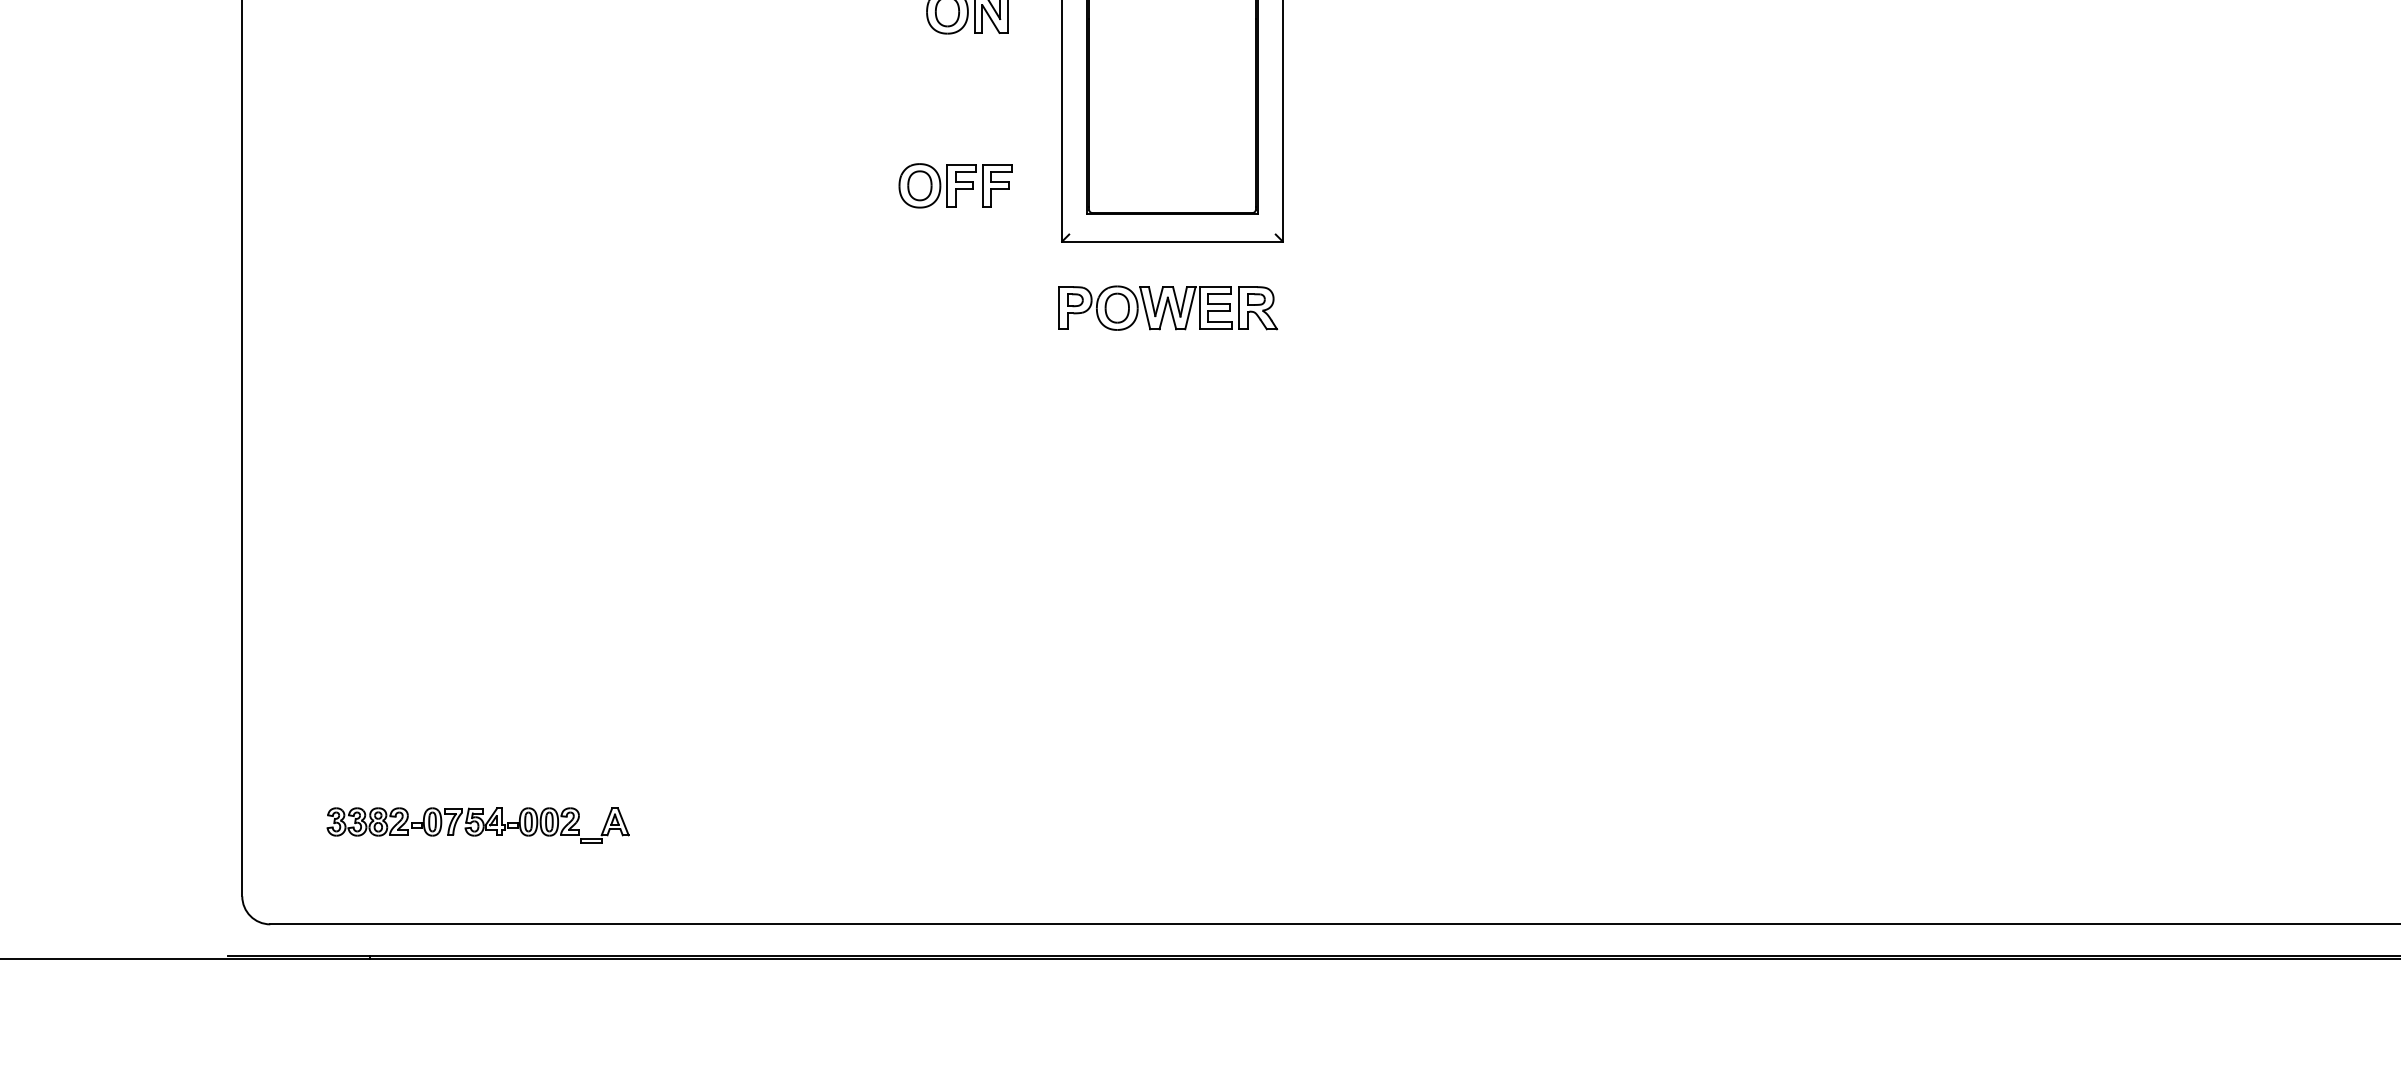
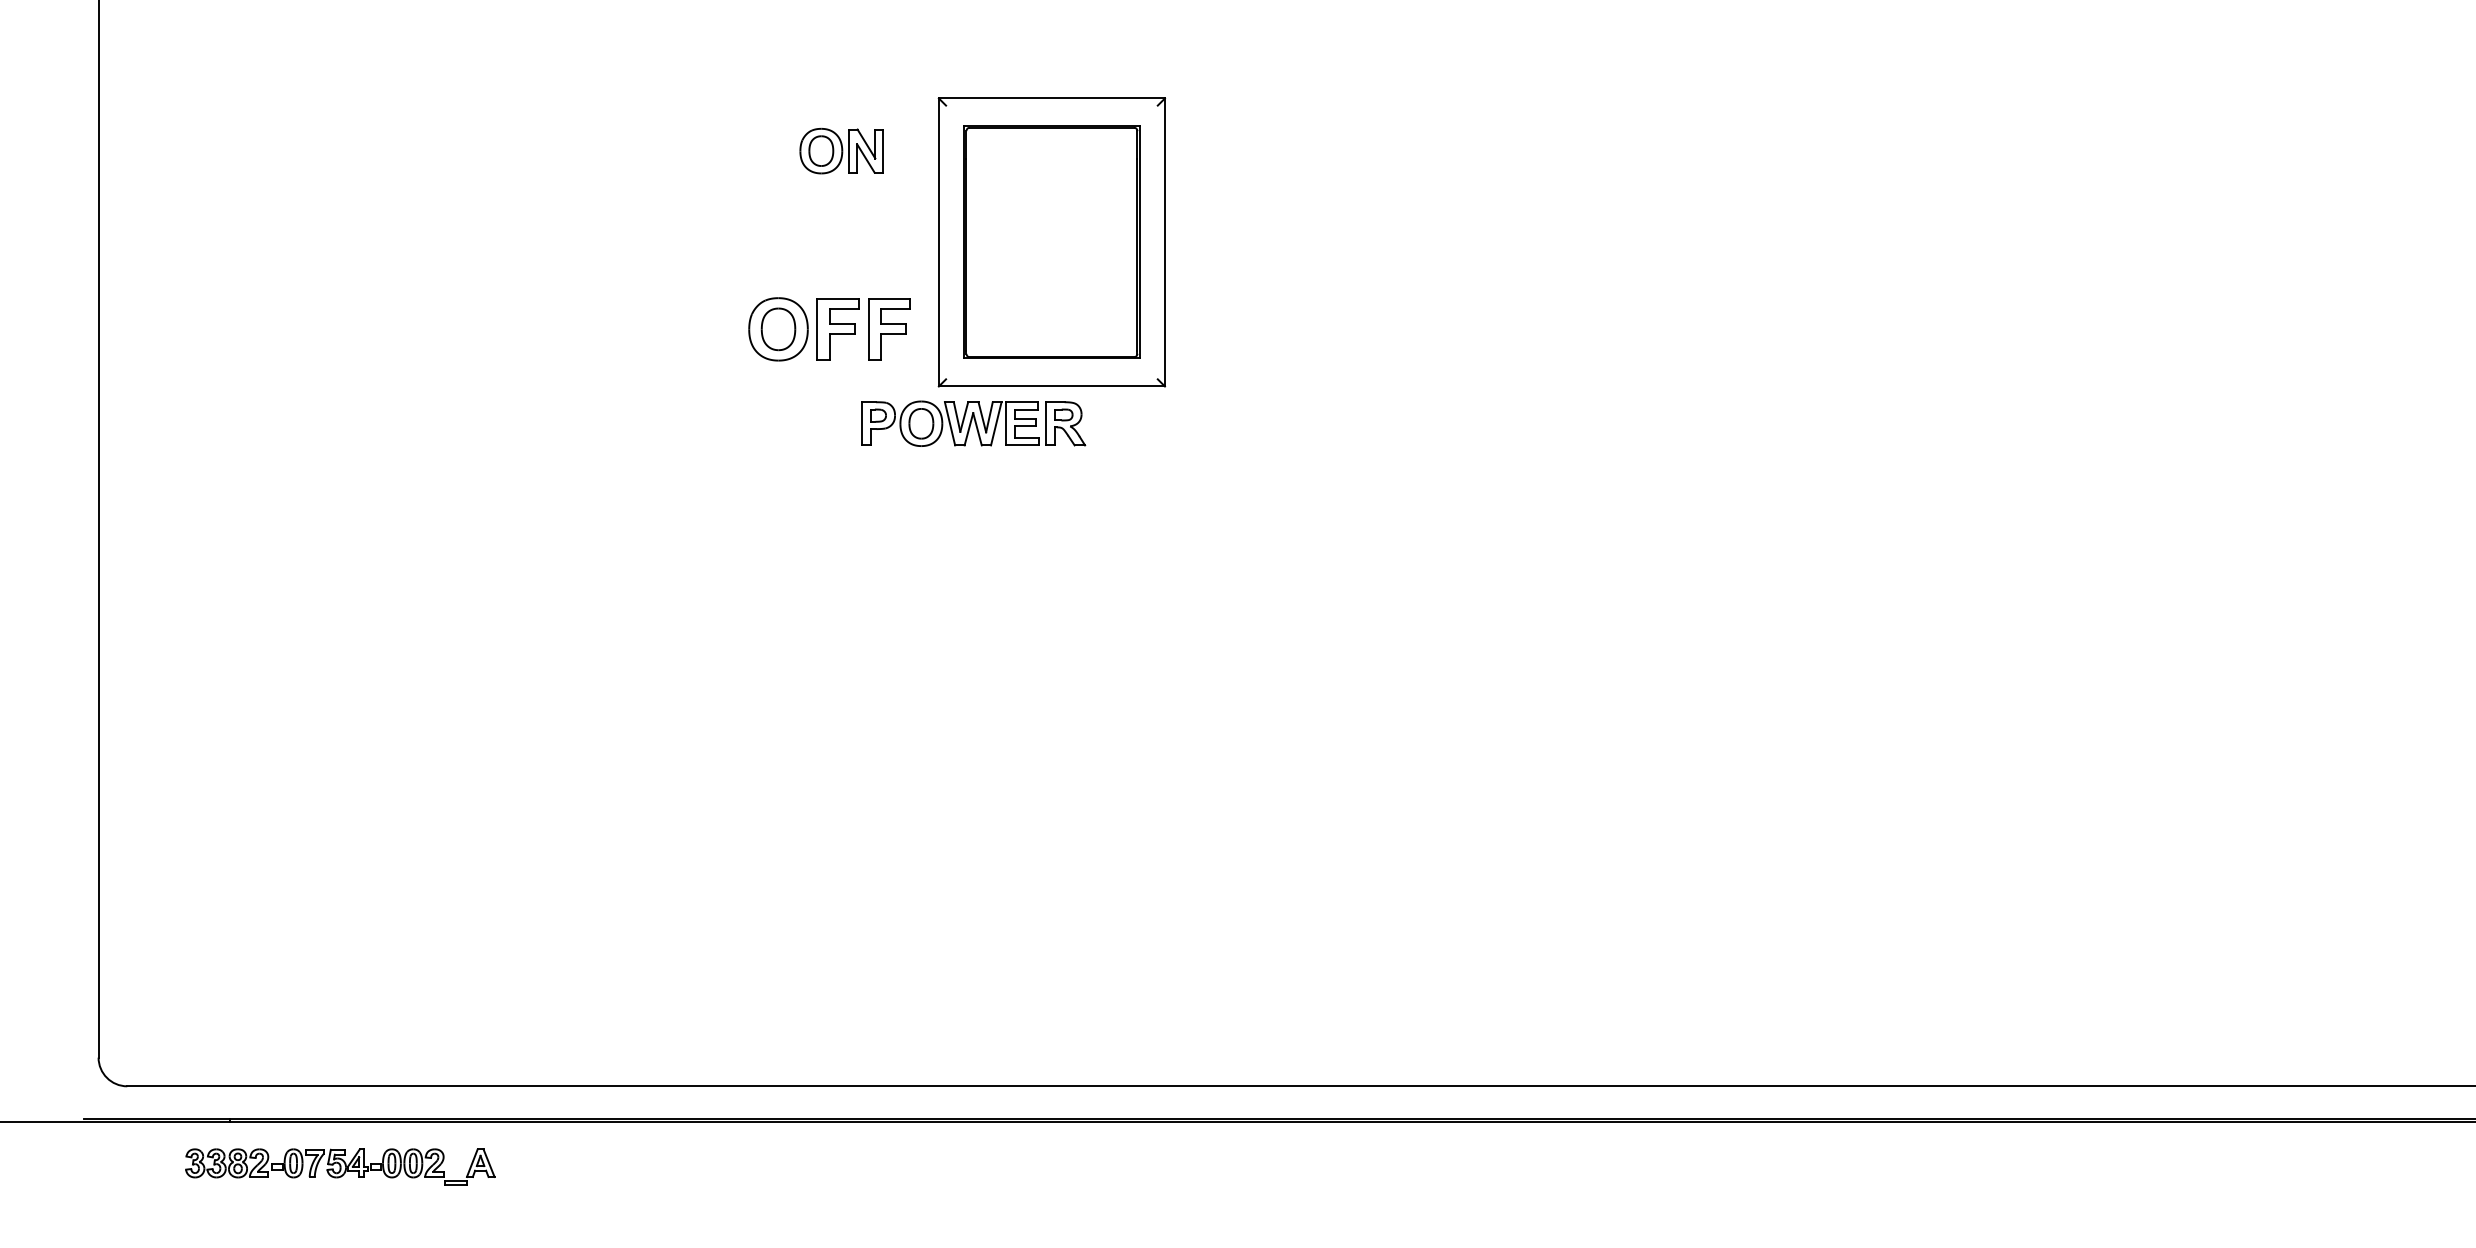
part: (955, 185) -> (829, 329), size x1.4
part: (1168, 307) -> (973, 423), moved
part: (478, 825) -> (340, 1166), moved

